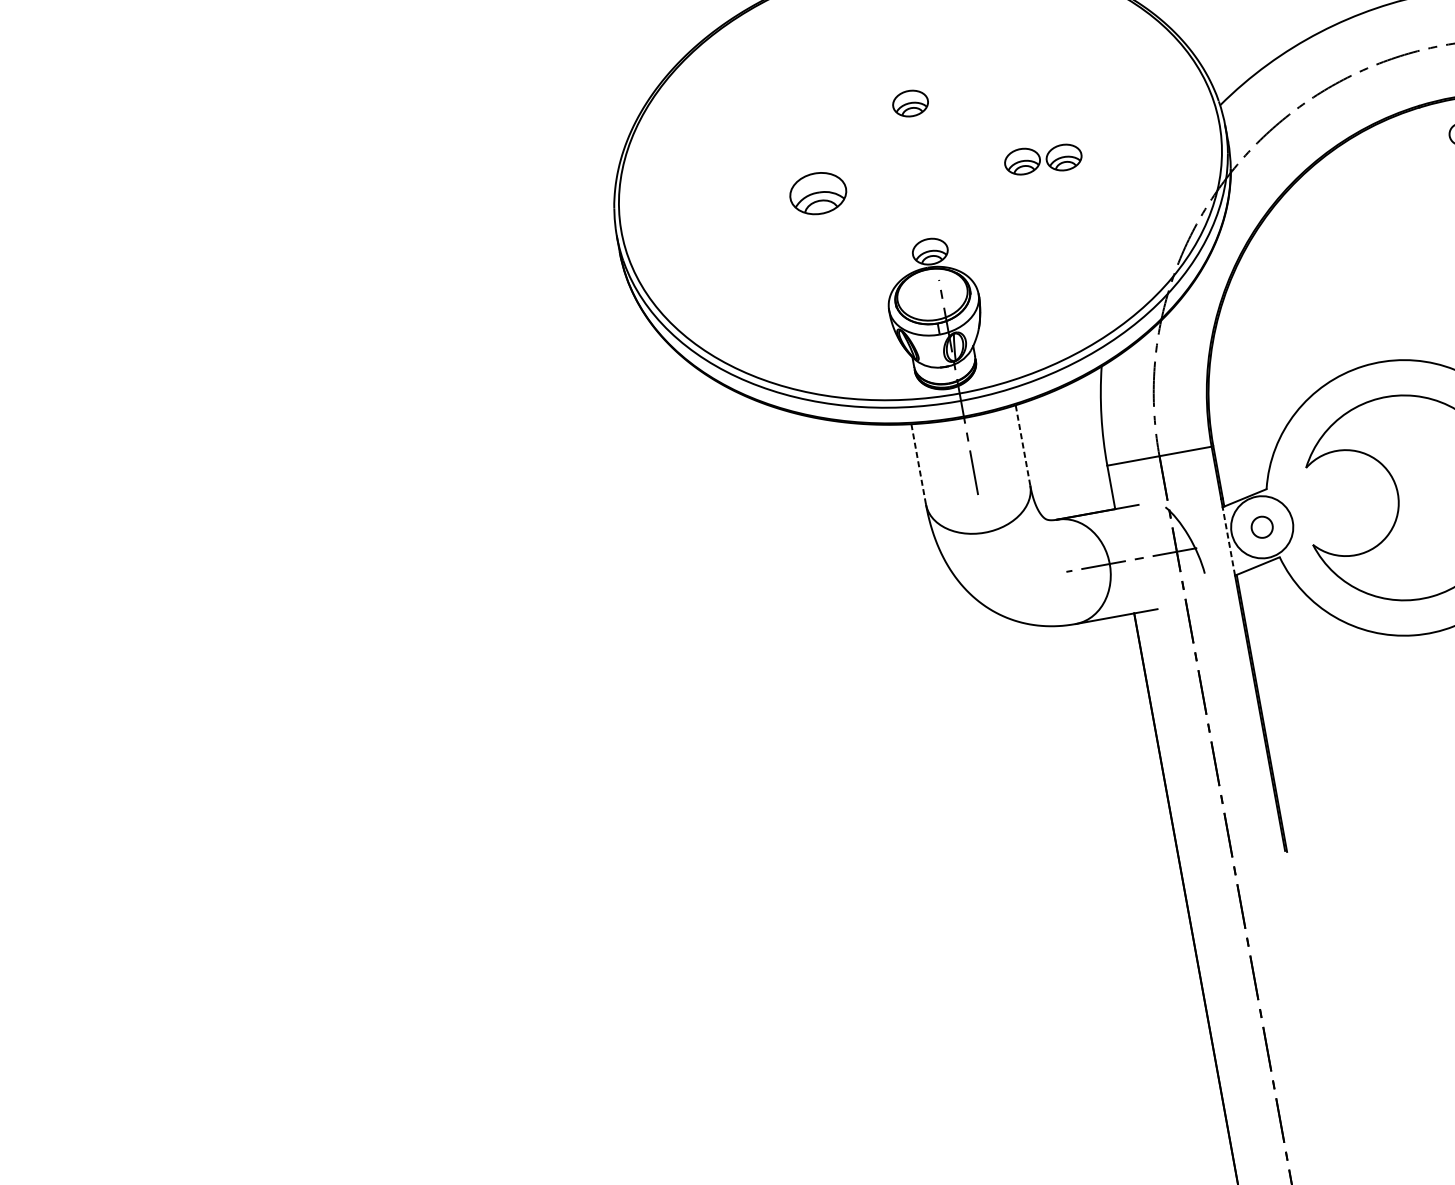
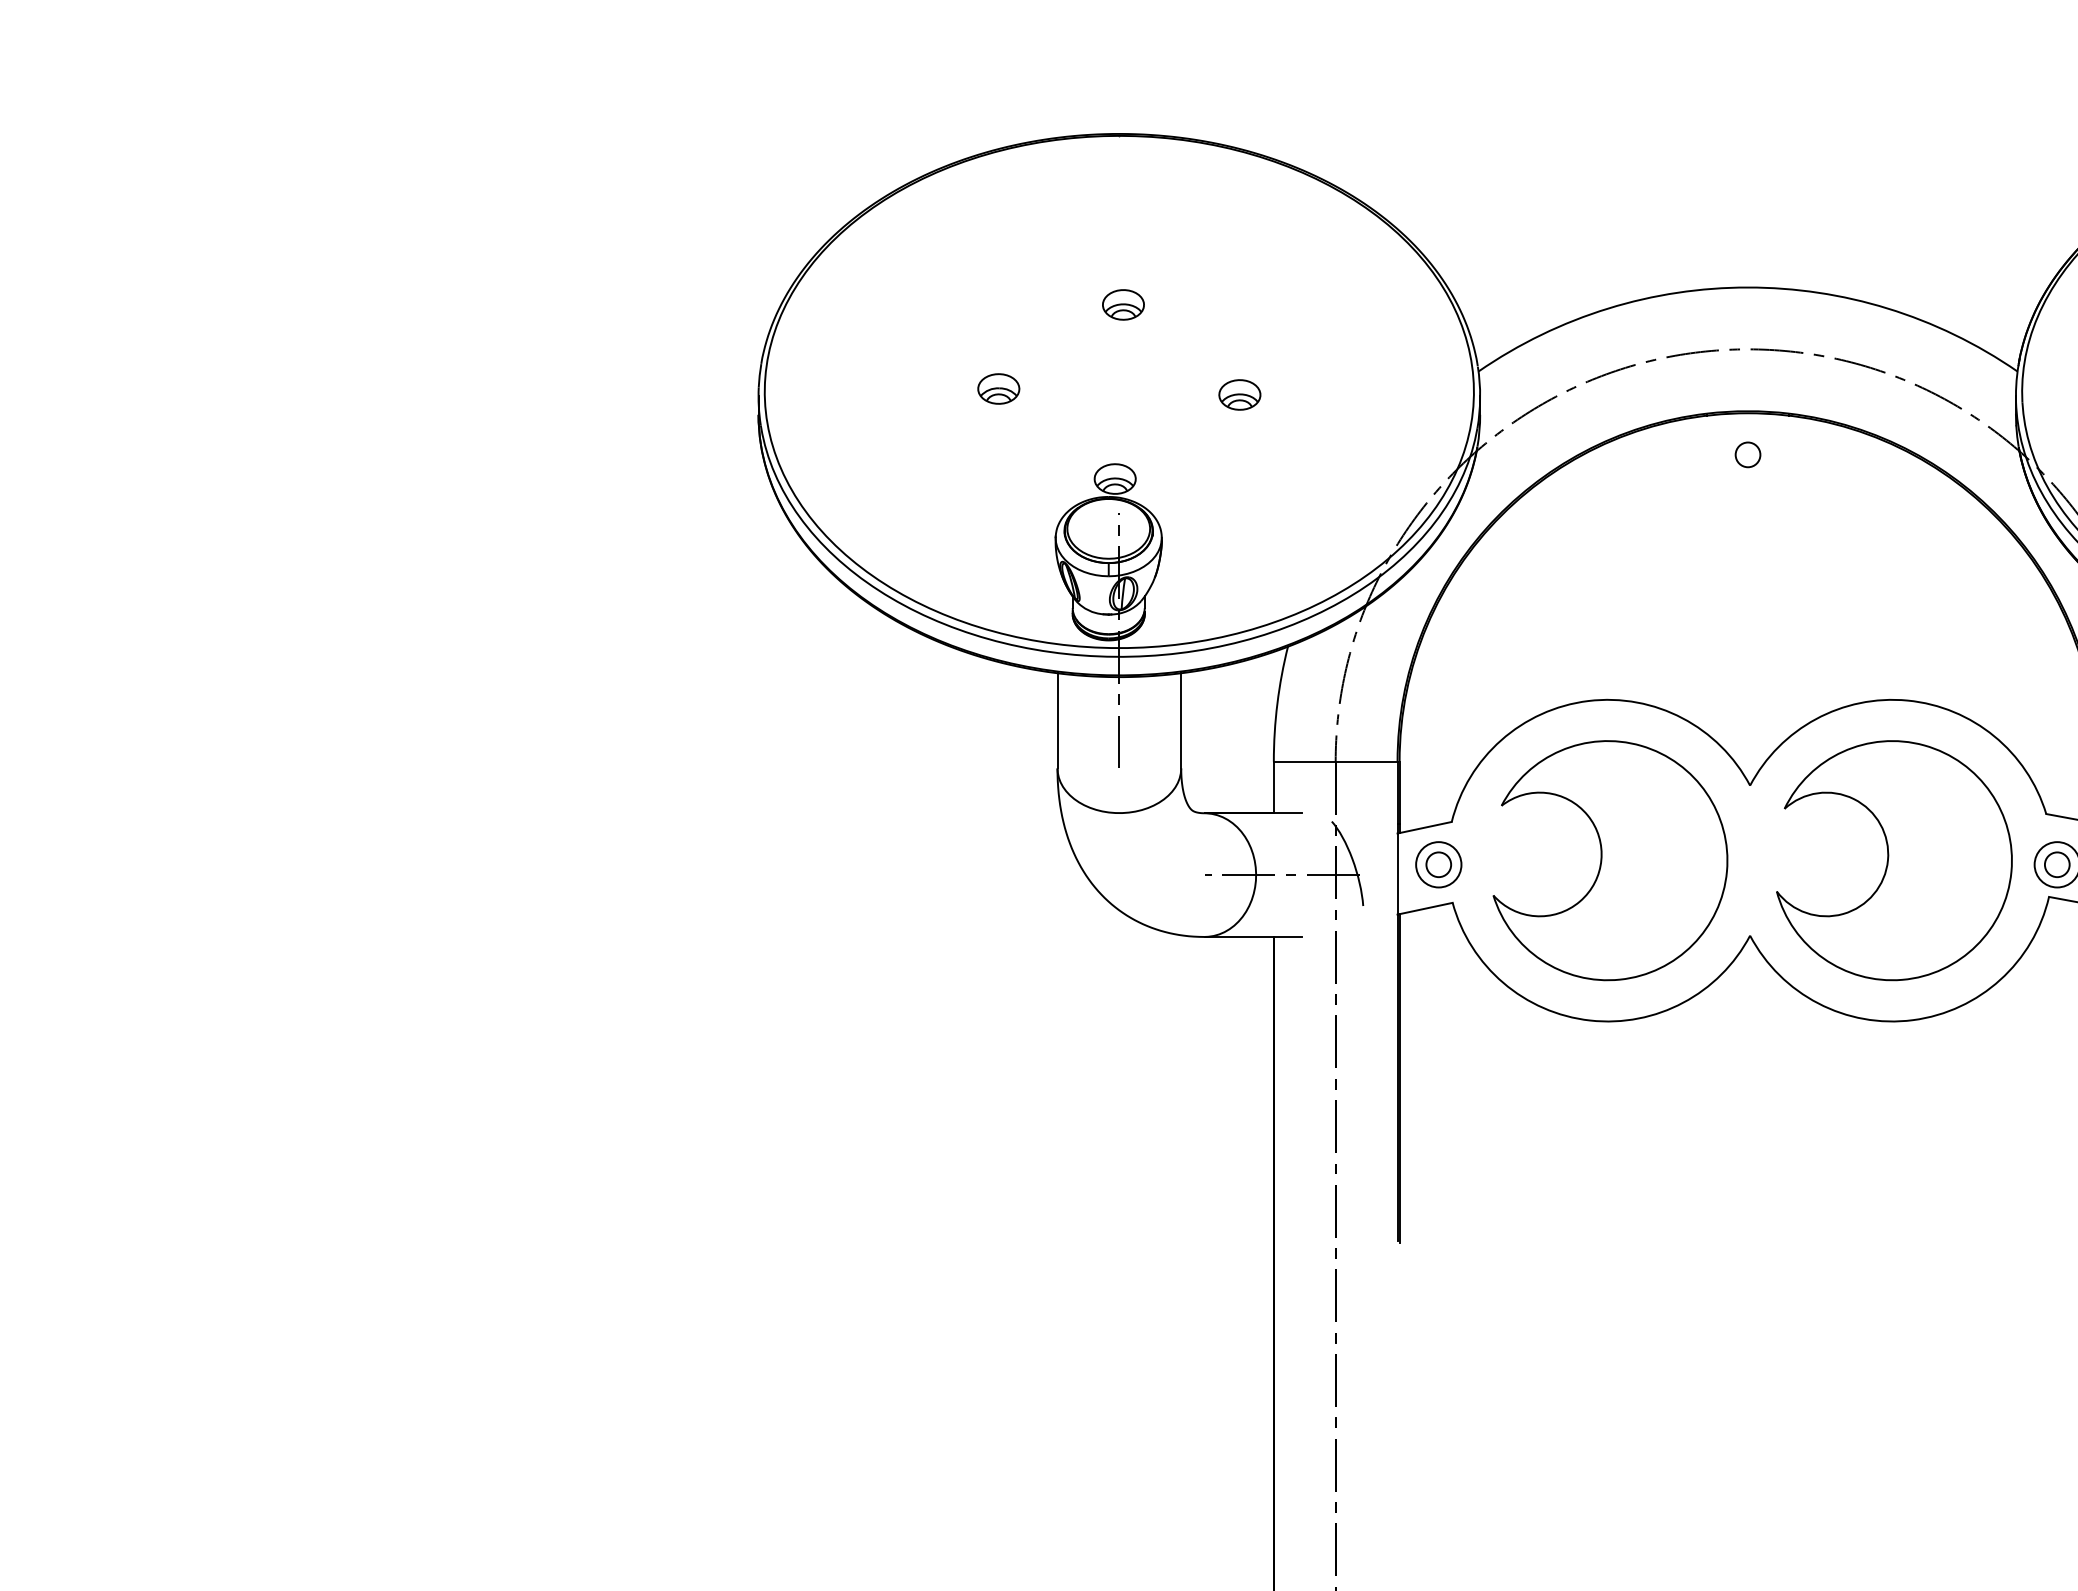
part: (1064, 157) -> (1288, 398), removed
part: (818, 193) -> (998, 388), size x0.62
line: (1023, 445) -> (1181, 720), dashed -> solid
line: (918, 464) -> (1057, 720), dashed -> solid
circle: (1261, 527) -> (1438, 864), size x0.62
line: (1228, 541) -> (1397, 874), dashed -> solid

